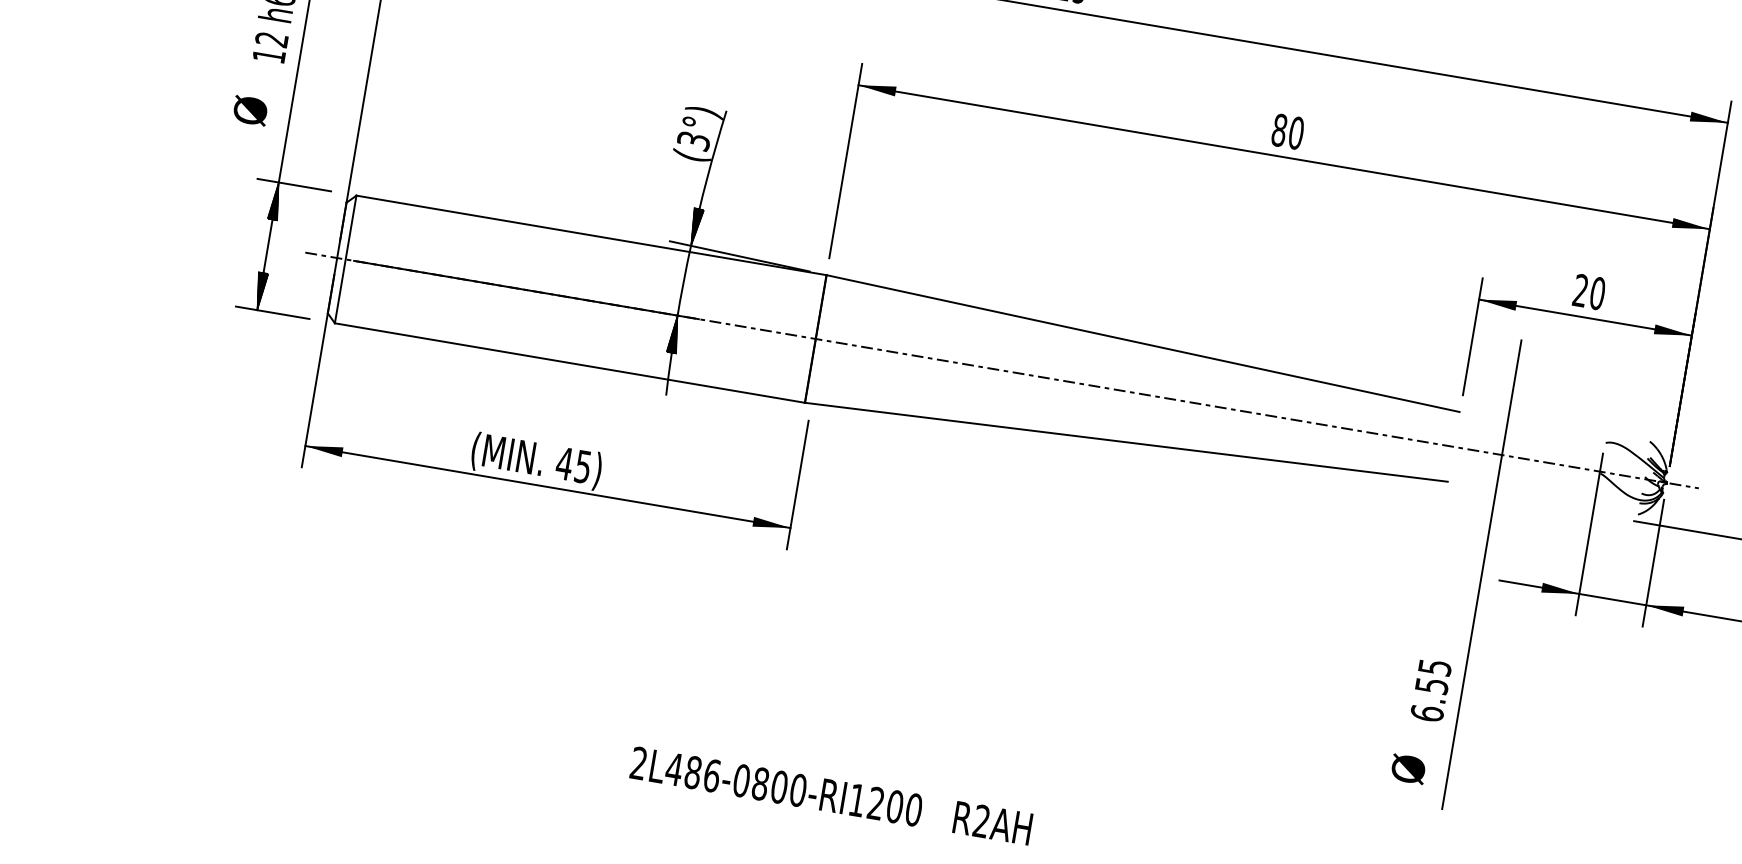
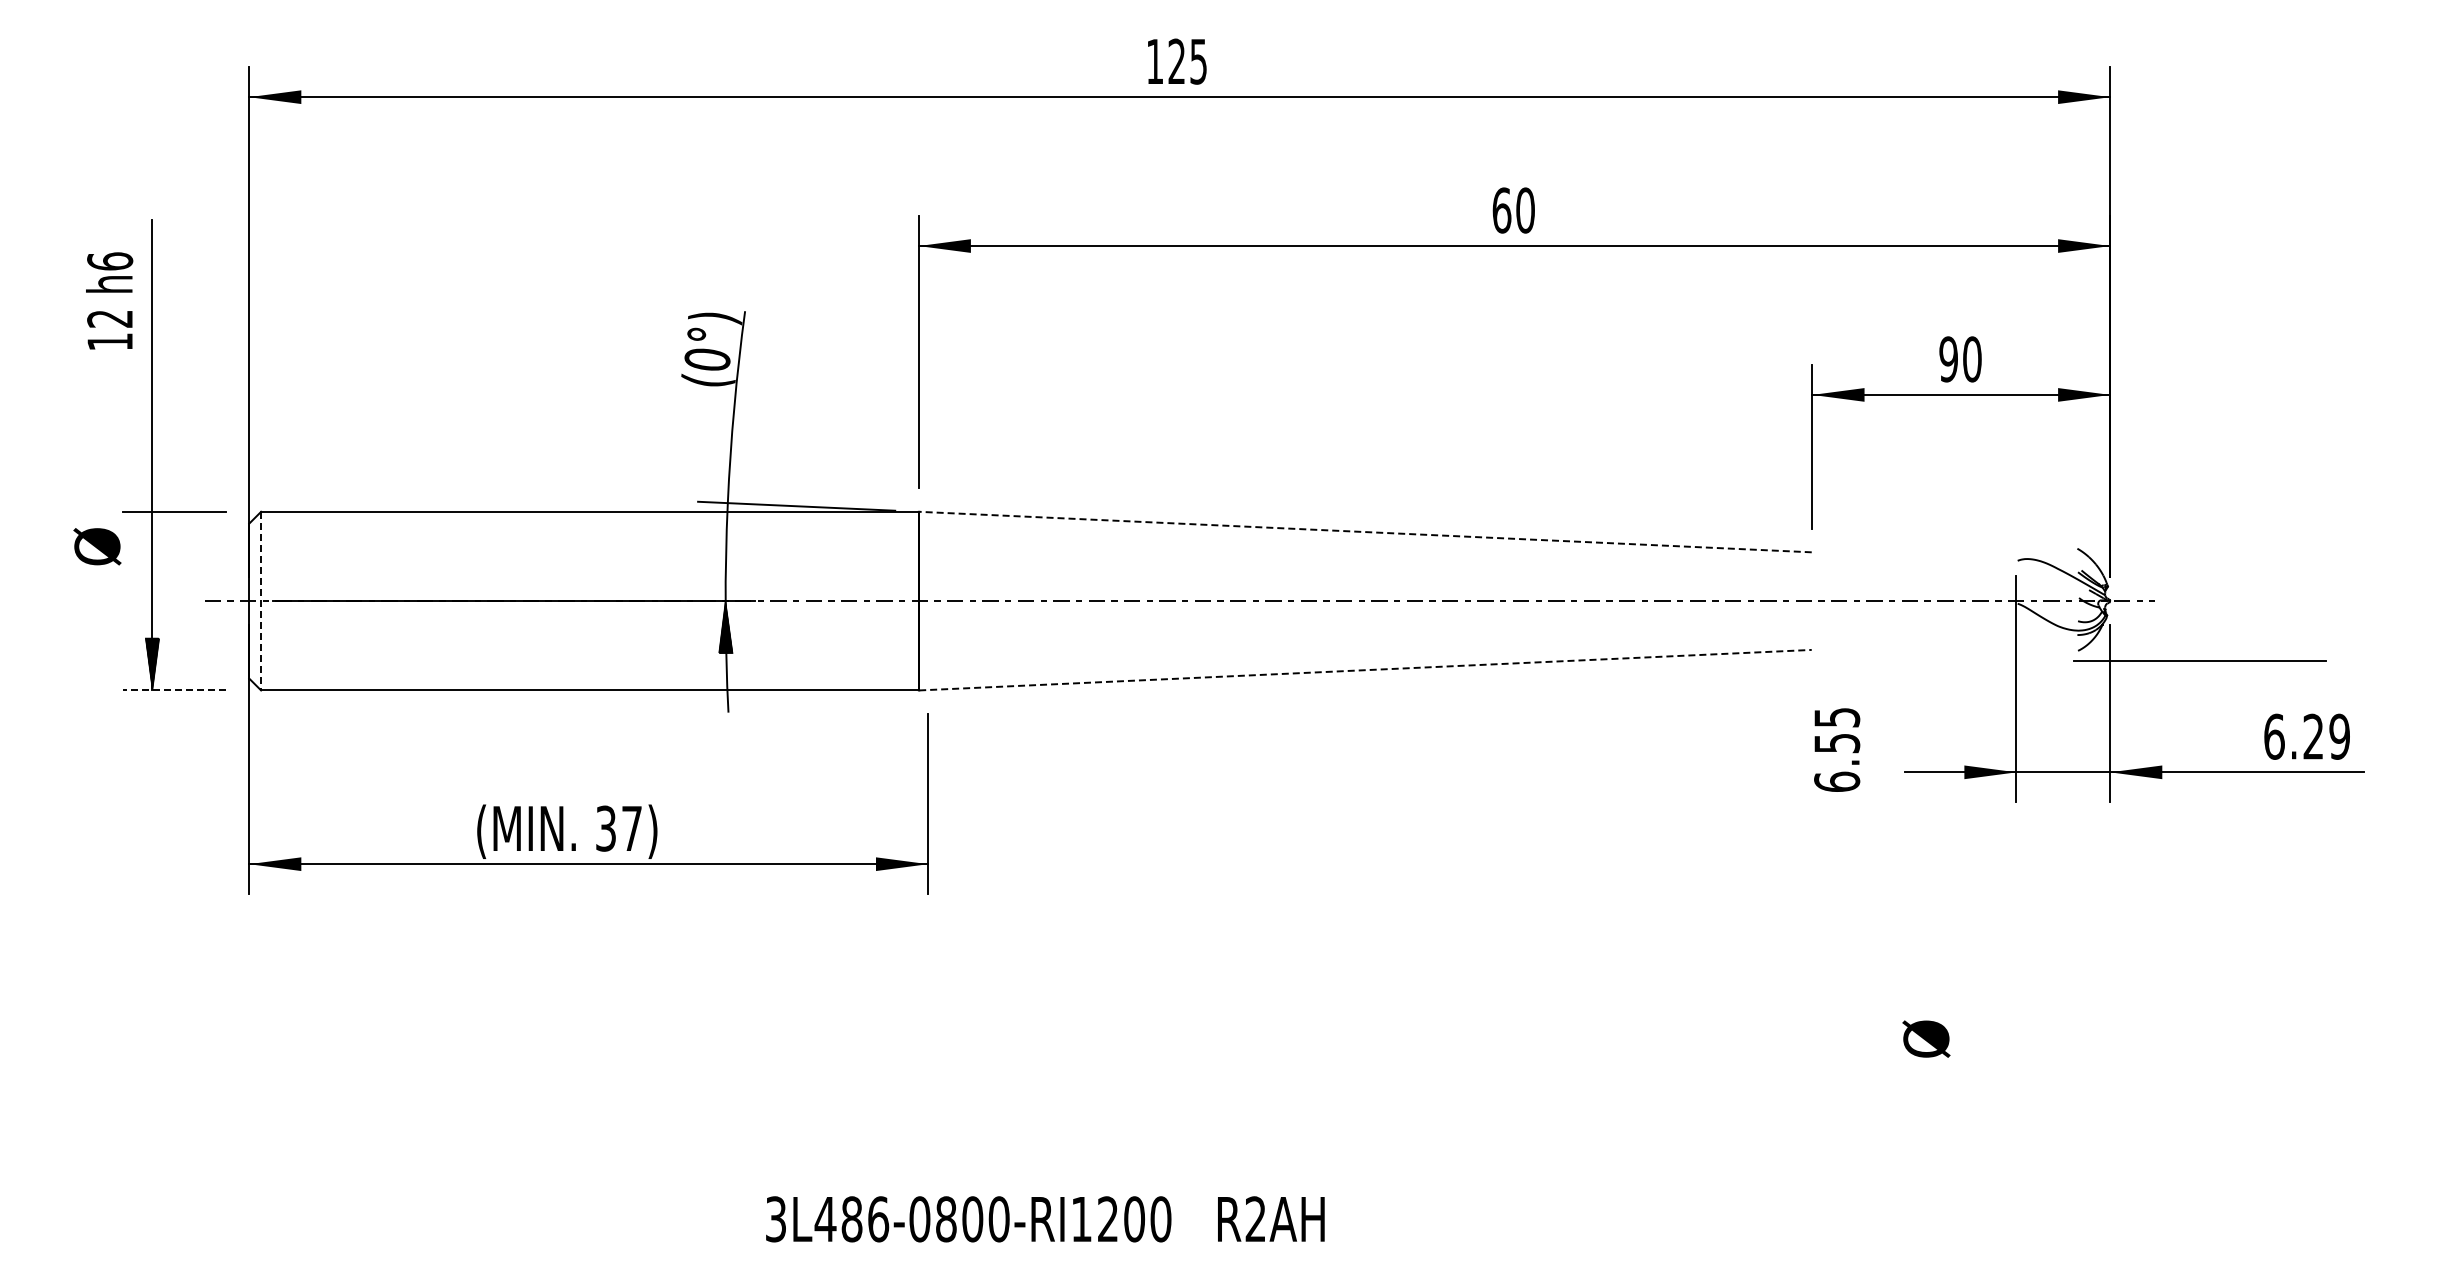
text: (250, 110) -> (97, 546), moved
text: (1279, 130) -> (1501, 210), 80 -> 60
text: (693, 141) -> (707, 360), (3°) -> (0°)
hatch: (275, 200) -> (152, 537), removed
hatch: (696, 227) -> (730, 476), removed
line: (345, 259) -> (261, 601), solid -> dashed
text: (1580, 290) -> (1948, 359), 20 -> 90
line: (272, 312) -> (173, 690), solid -> dashed
line: (1143, 343) -> (1365, 532), solid -> dashed
line: (1126, 442) -> (1365, 670), solid -> dashed
text: (573, 465) -> (618, 828), 45) -> 37)
line: (1481, 574) -> (1879, 768), removed
text: (1431, 690) -> (1837, 749), moved
text: (638, 763) -> (775, 1219), 2L486-0800-RI1200 -> 3L486-0800-RI1200
text: (1408, 768) -> (1926, 1038), moved

